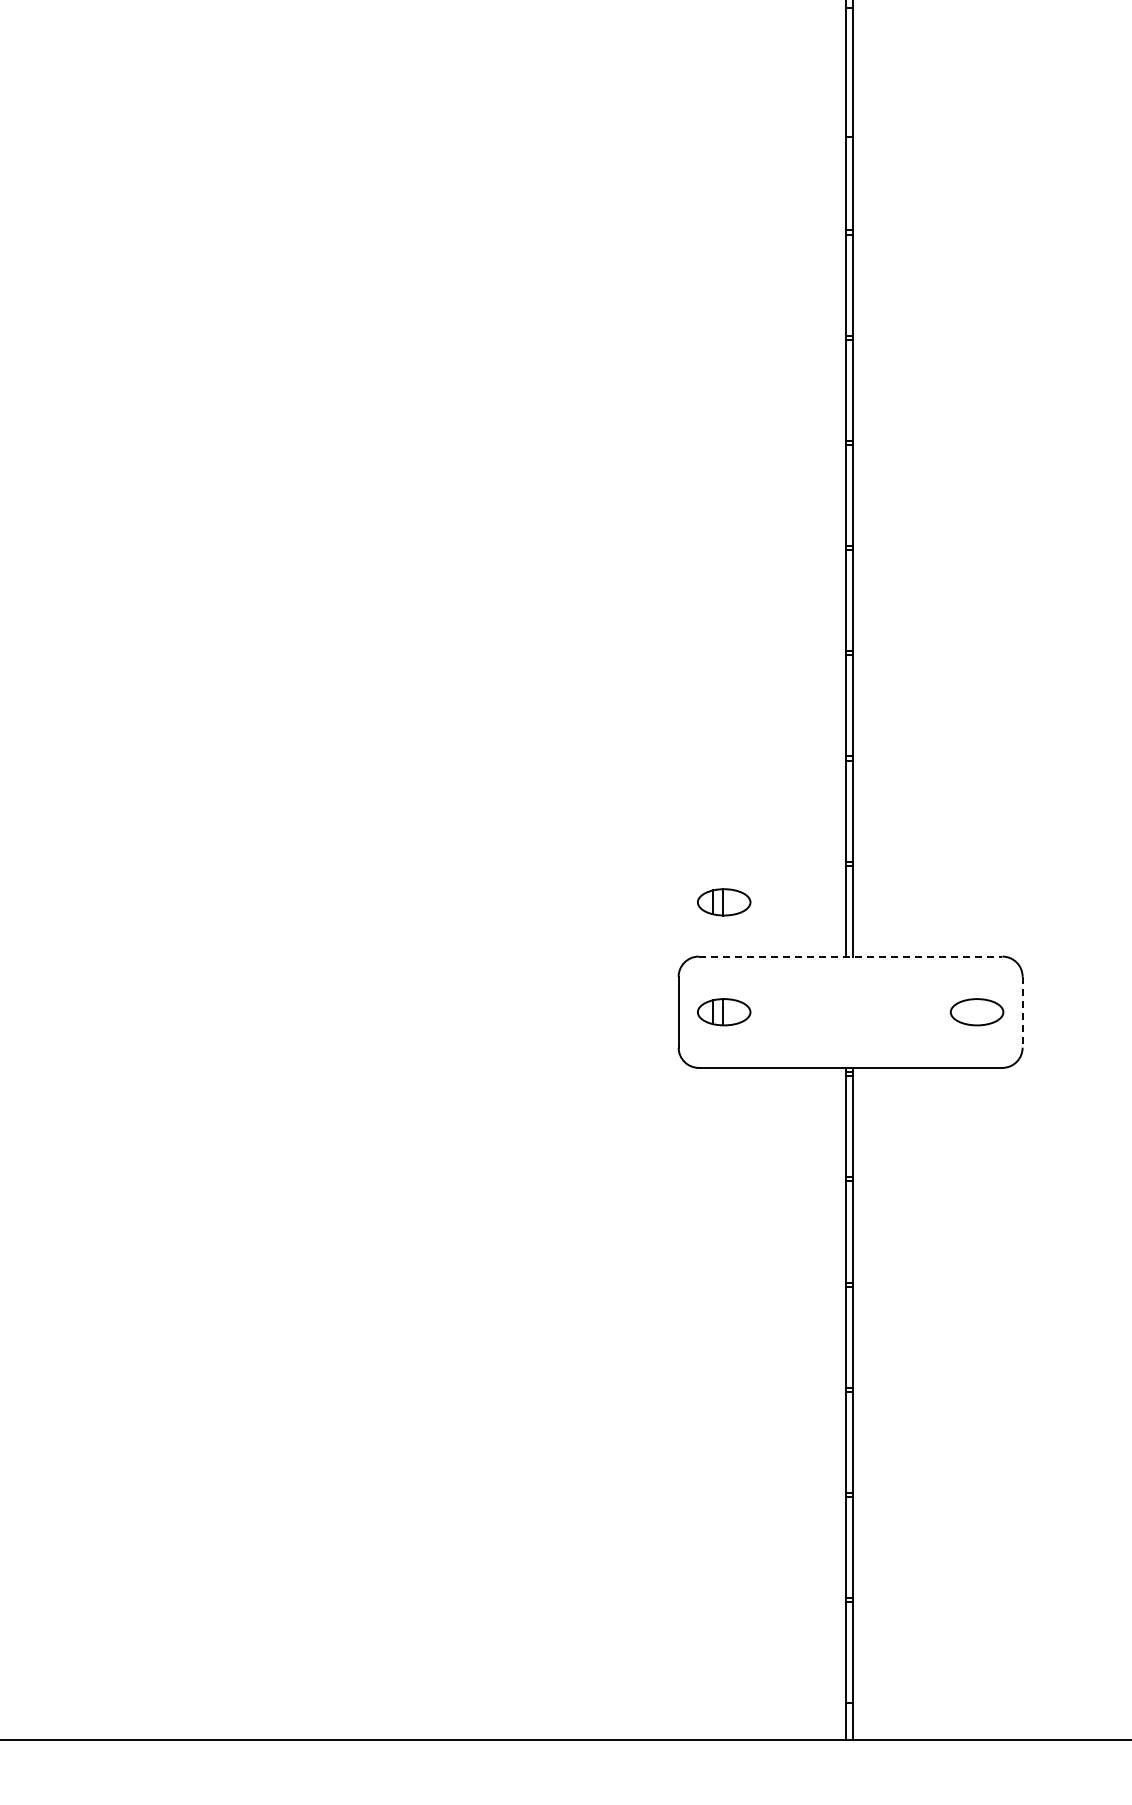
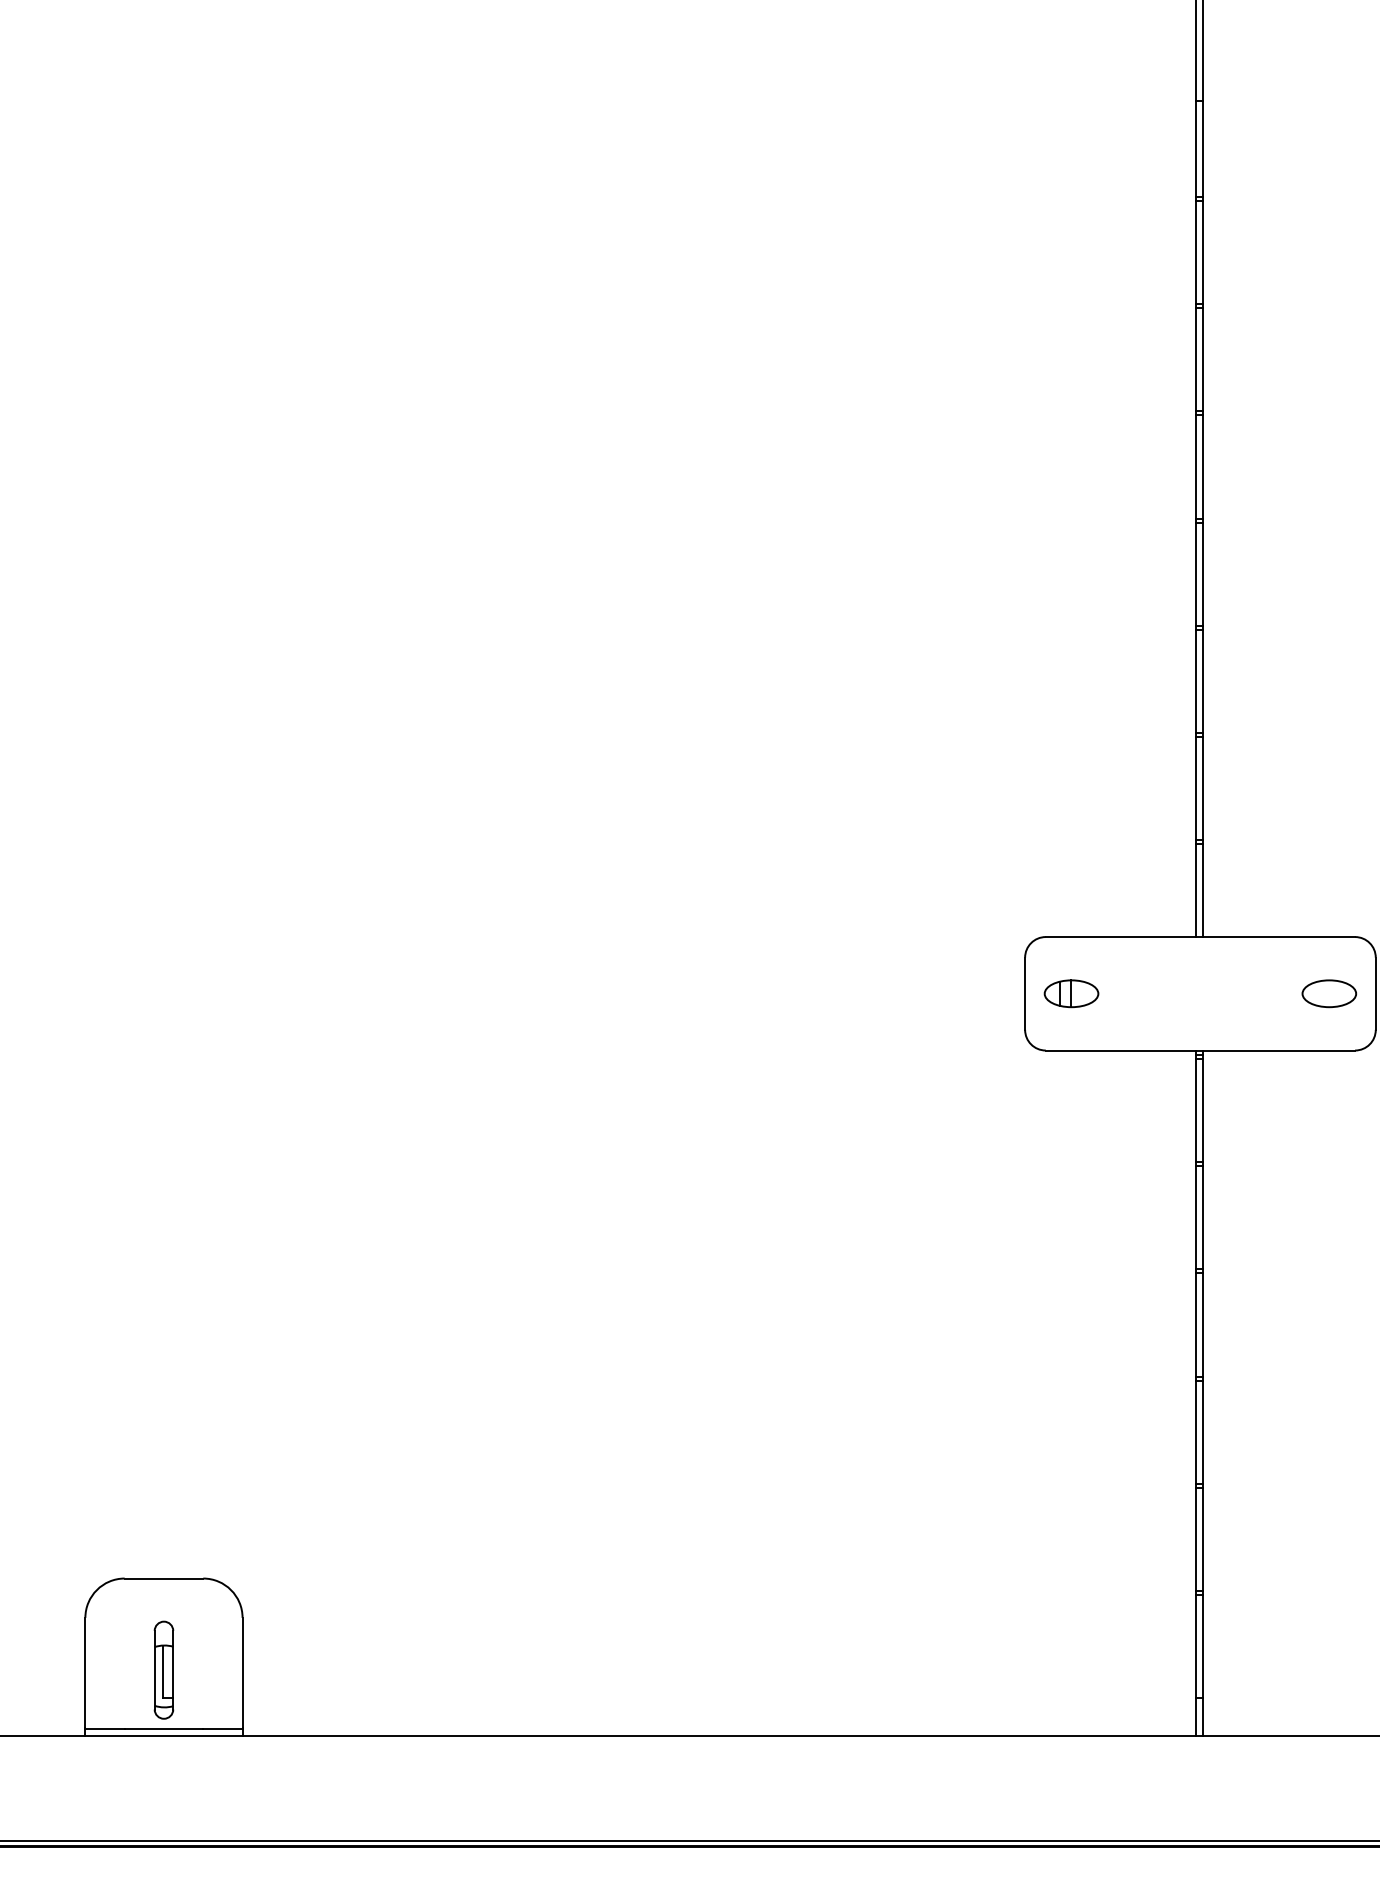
part: (724, 902) -> (1071, 881), removed
line: (850, 957) -> (1200, 937), dashed -> solid
line: (1022, 1012) -> (1375, 994), dashed -> solid

